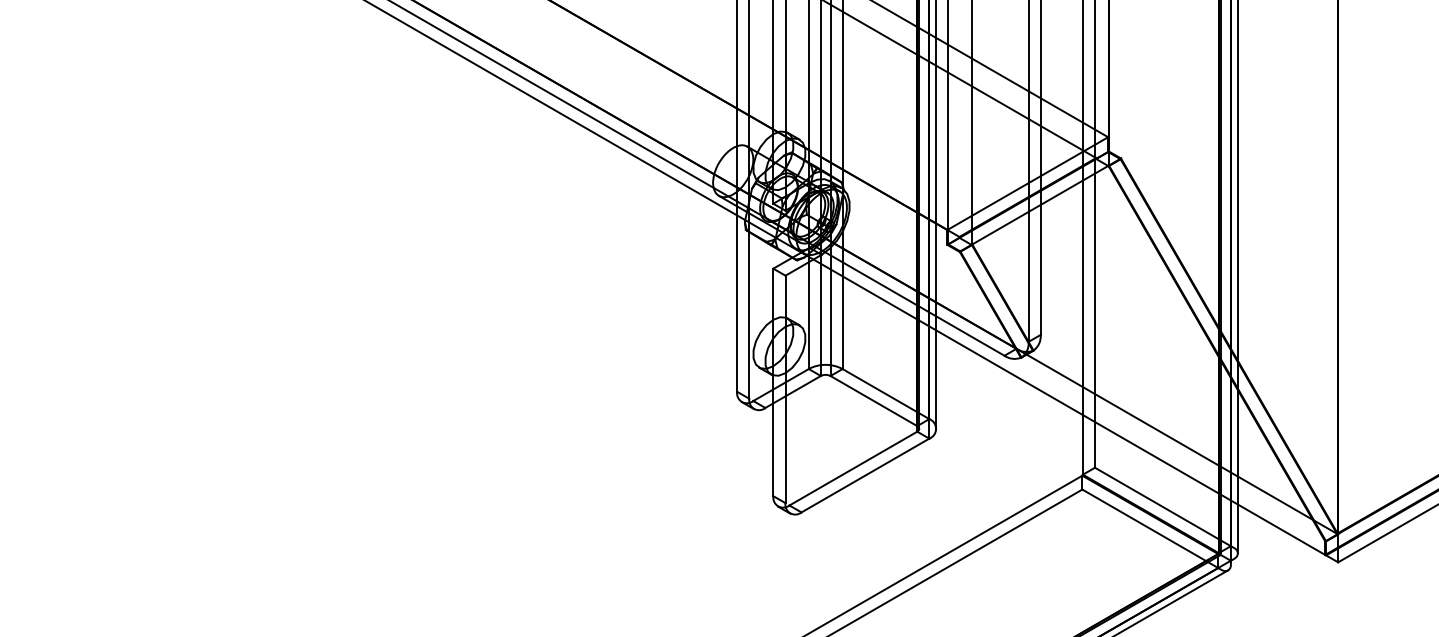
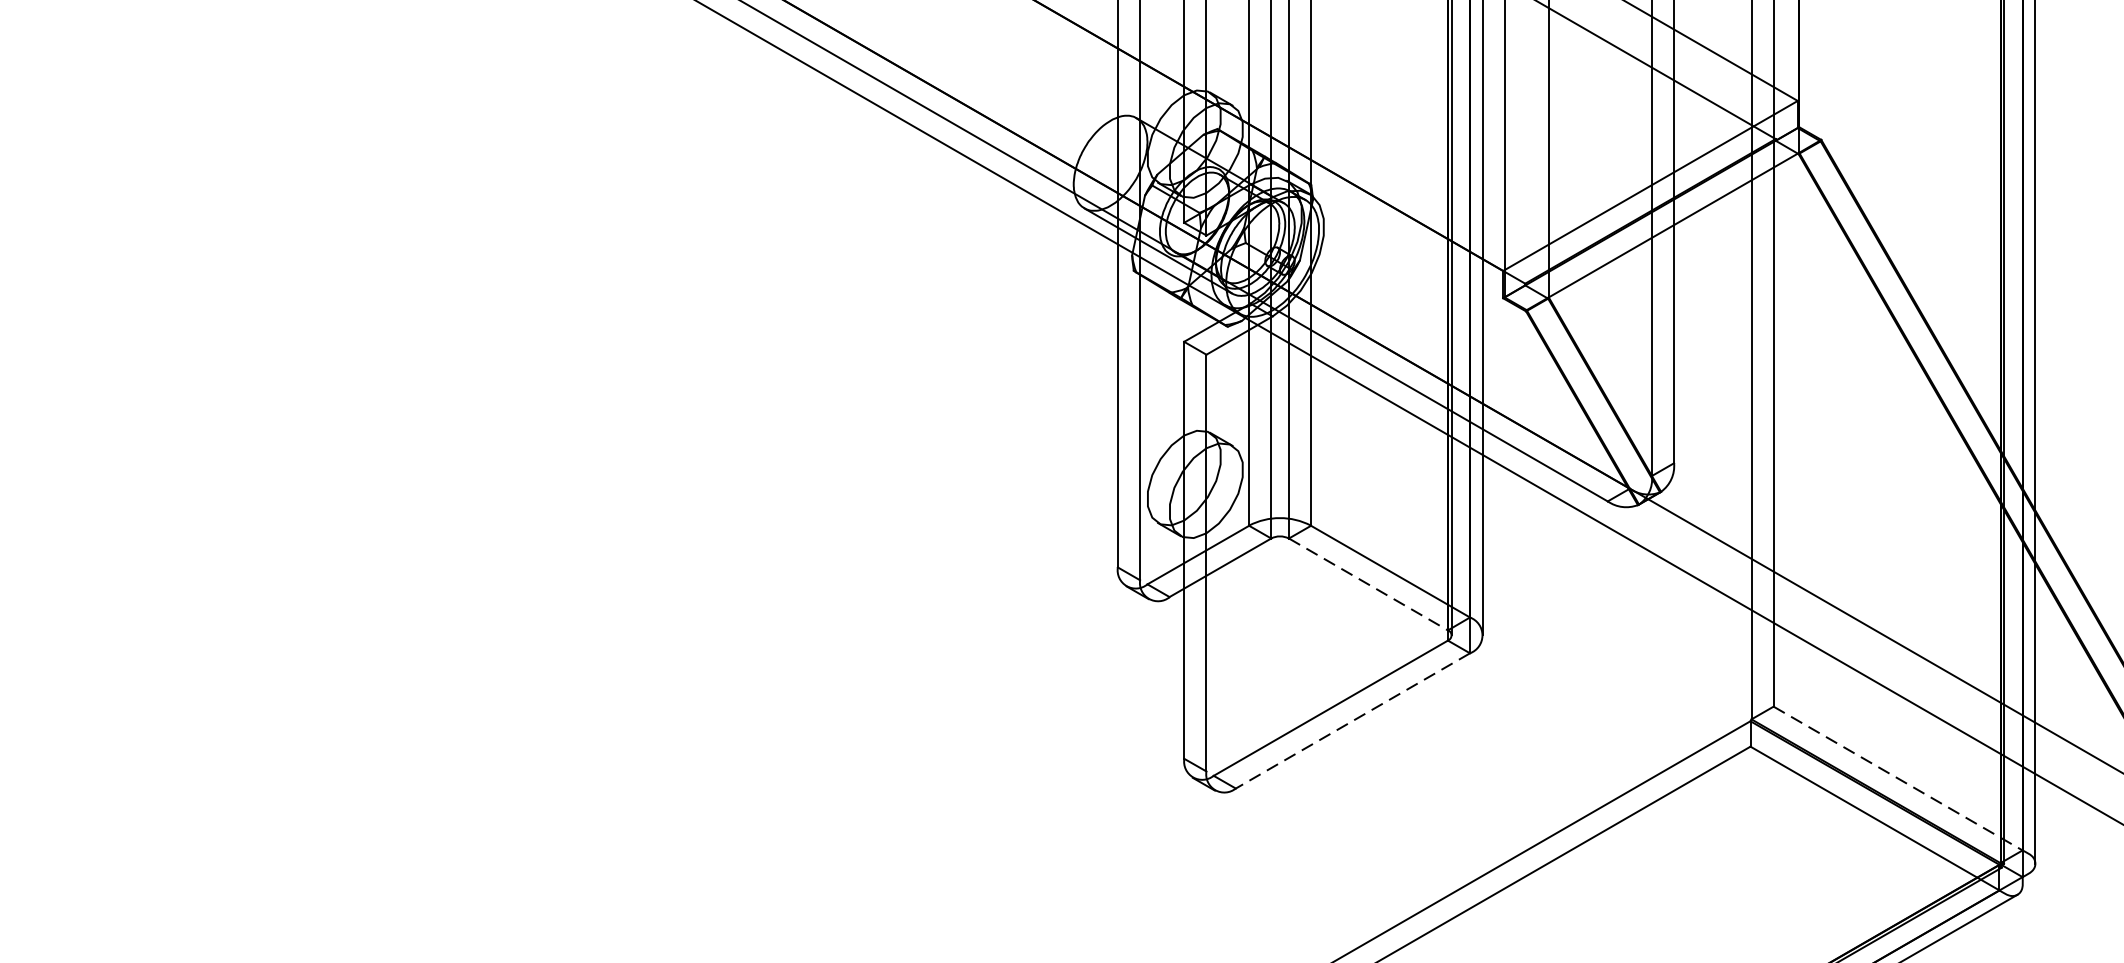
line: (874, 401) -> (1369, 585), solid -> dashed
line: (865, 475) -> (1353, 720), solid -> dashed
line: (1163, 507) -> (1899, 779), solid -> dashed

